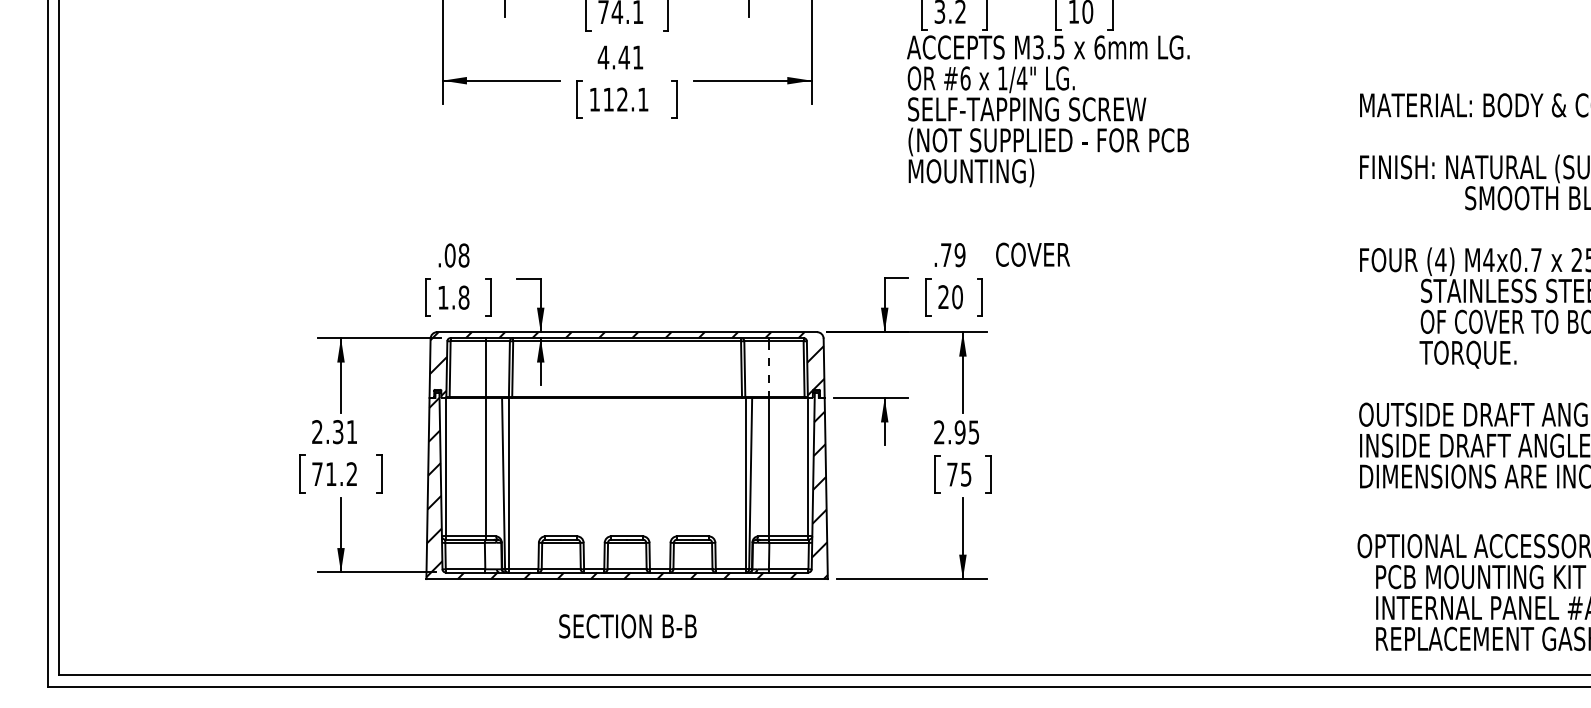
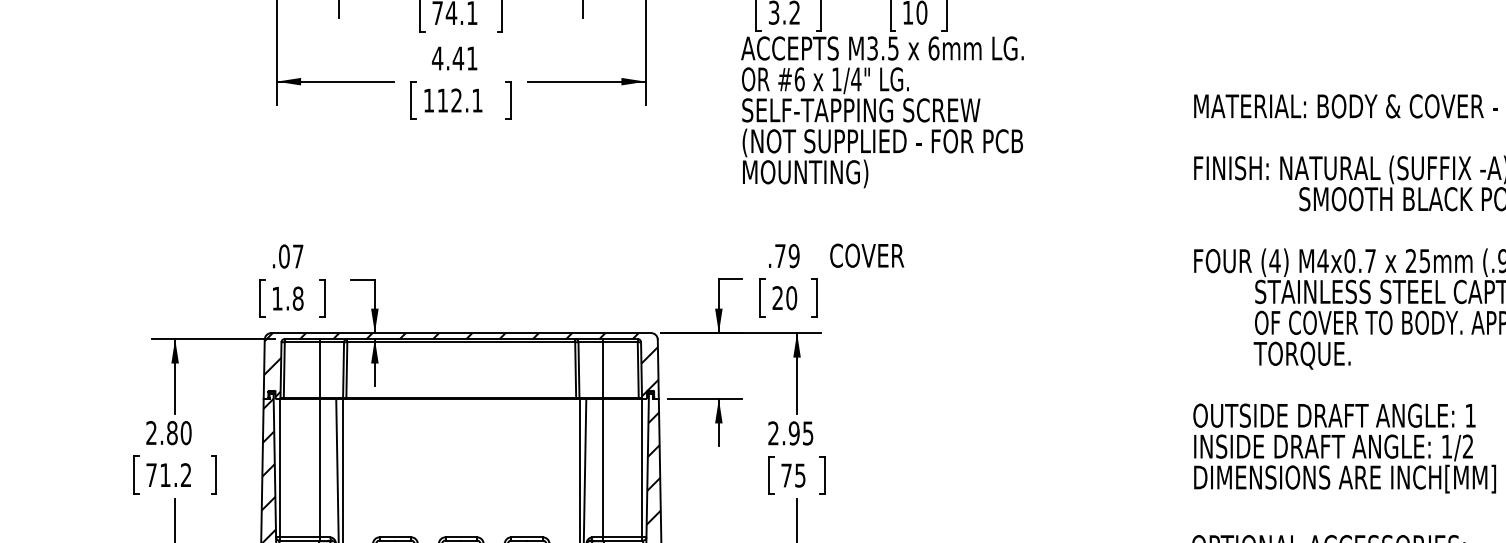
text: (463, 255) -> (297, 256), .08 -> .07
line: (768, 369) -> (602, 370), dashed -> solid
text: (344, 432) -> (178, 433), 2.31 -> 2.80

